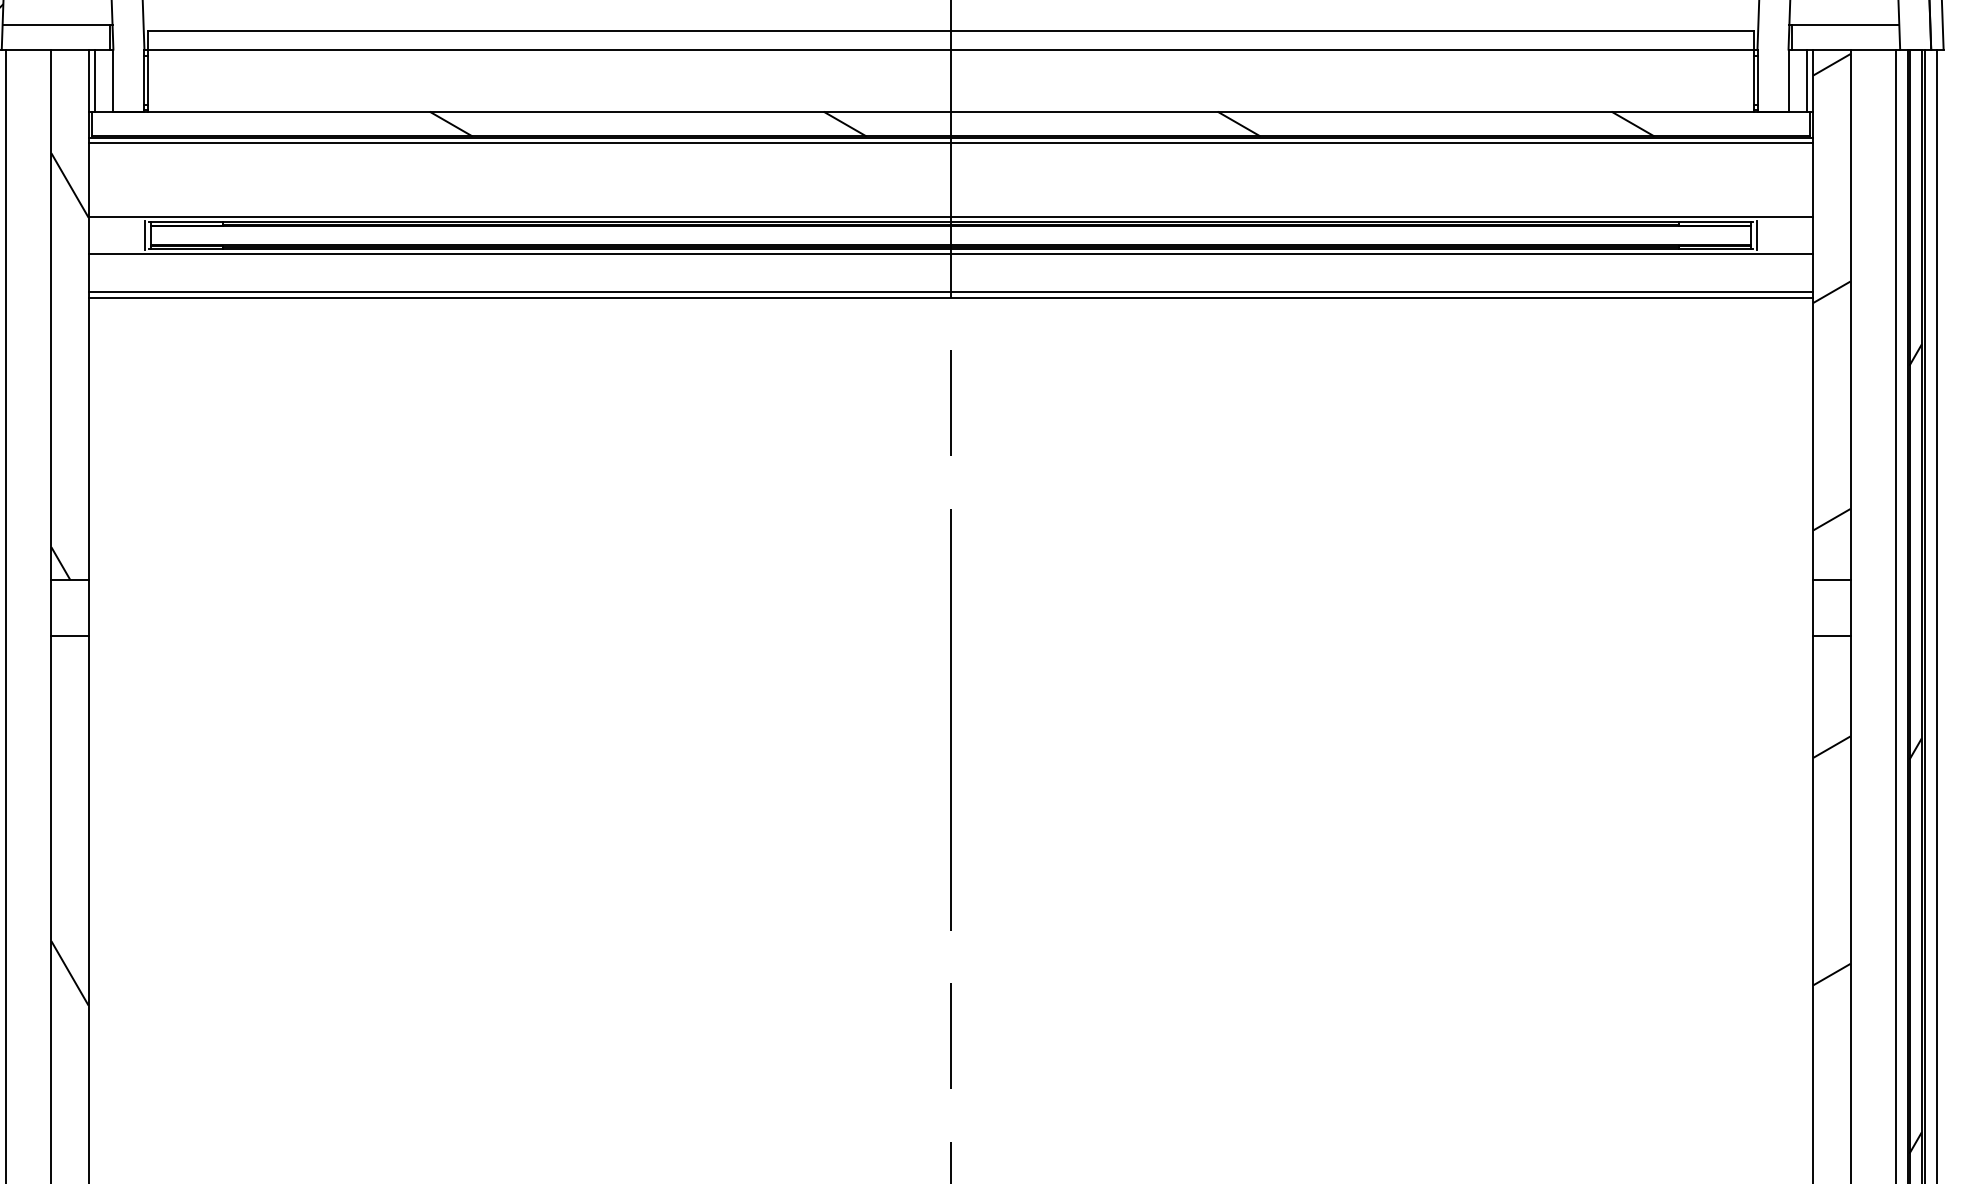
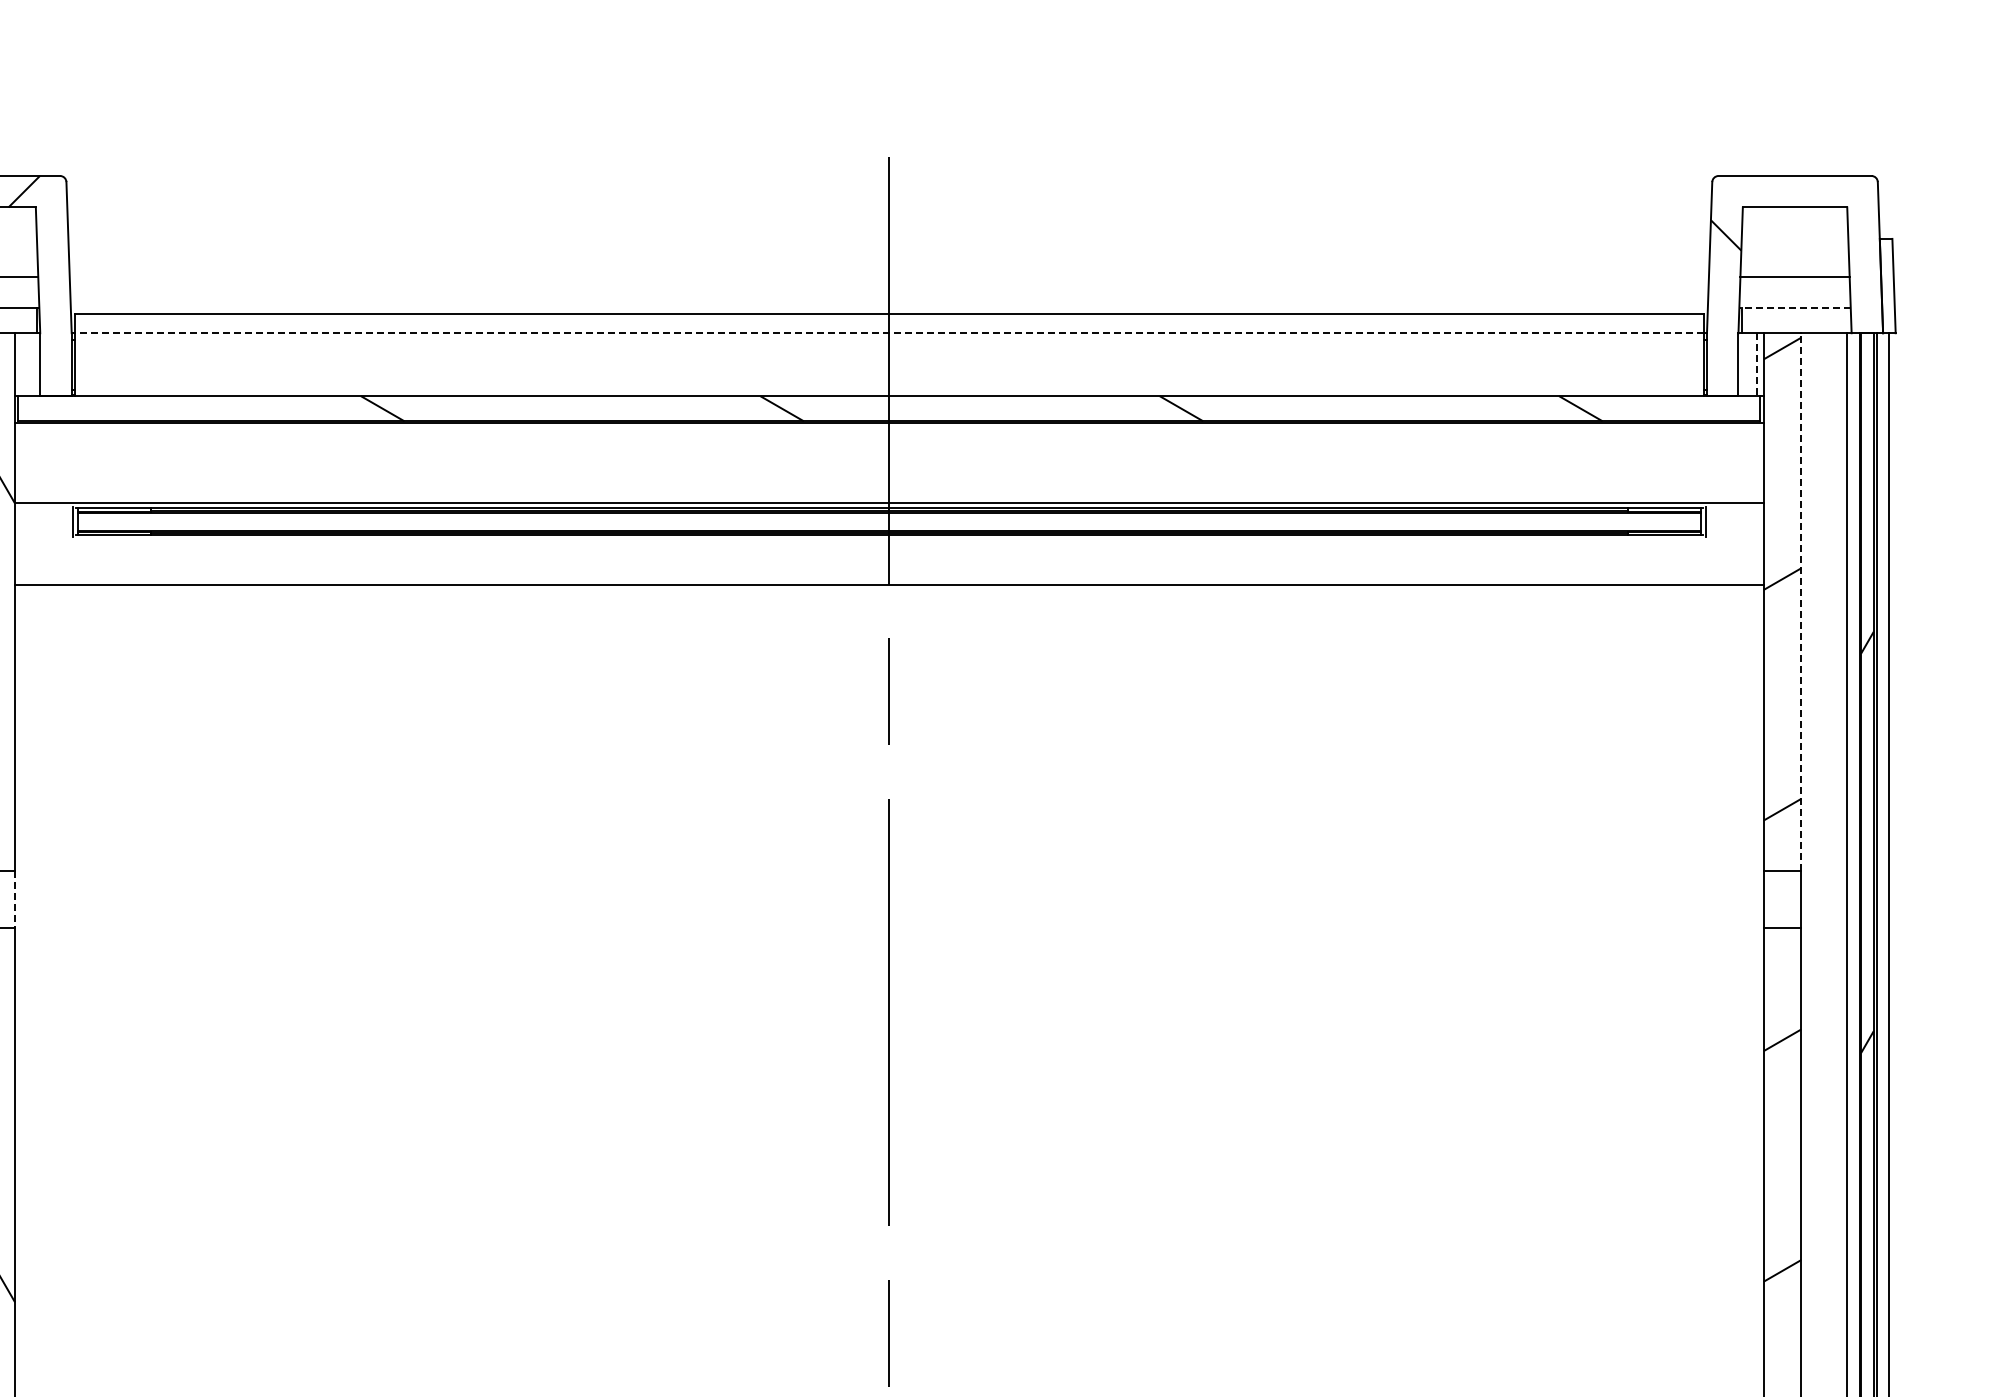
line: (1844, 25) -> (1795, 308), solid -> dashed
line: (950, 49) -> (888, 333), solid -> dashed
line: (94, 80) -> (21, 364), removed
line: (1807, 81) -> (1757, 365), solid -> dashed
line: (951, 142) -> (889, 427), removed
line: (951, 254) -> (889, 540), removed
line: (951, 291) -> (889, 578), removed
line: (1850, 315) -> (1801, 602), solid -> dashed
line: (89, 608) -> (15, 899), solid -> dashed

